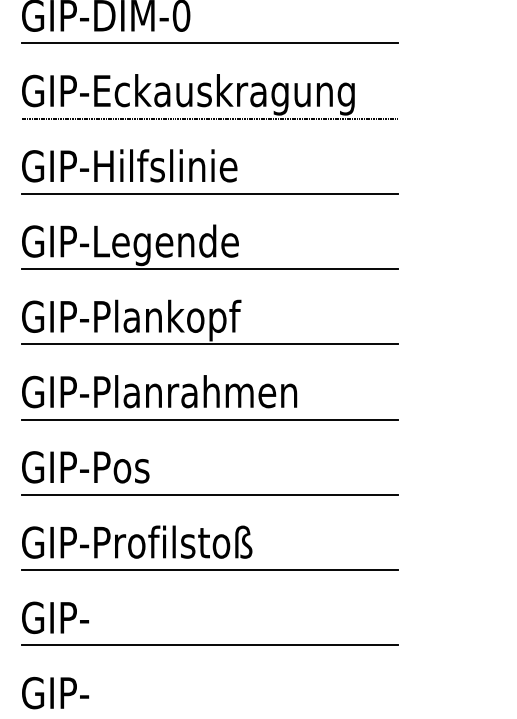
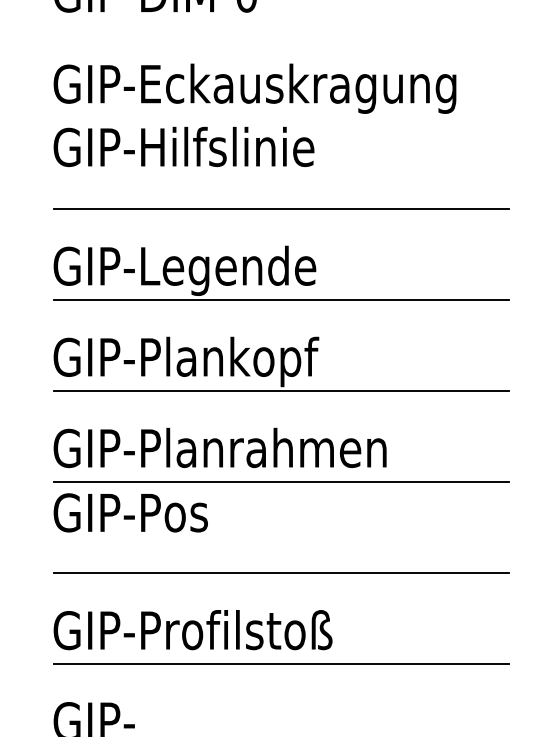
line: (209, 43) -> (280, 26), removed
line: (209, 118) -> (280, 117), removed
text: (129, 165) -> (183, 146), moved
text: (85, 467) -> (130, 513), moved

